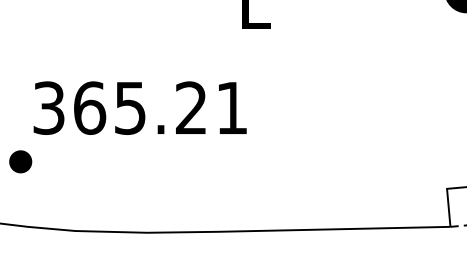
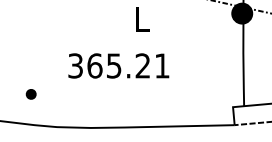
text: (139, 107) -> (118, 65), moved

